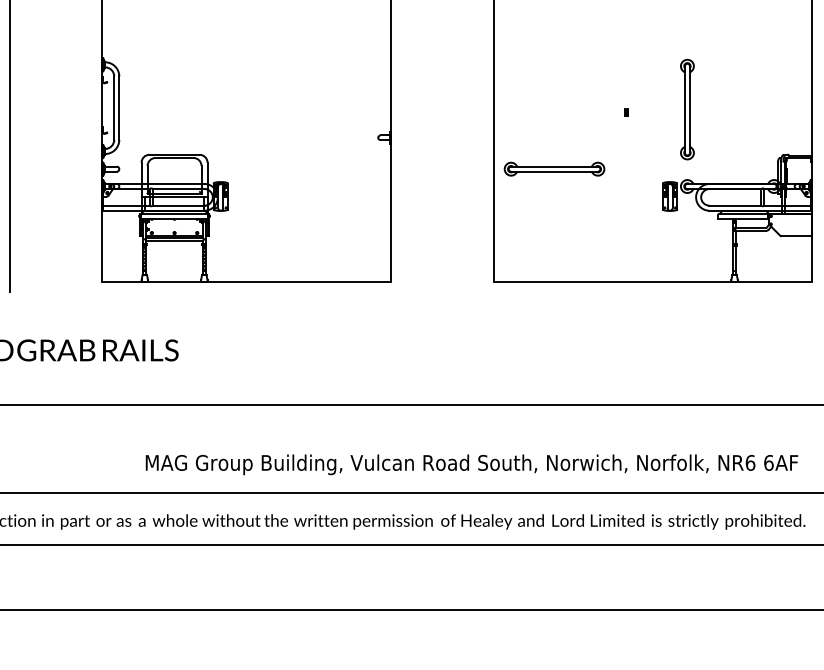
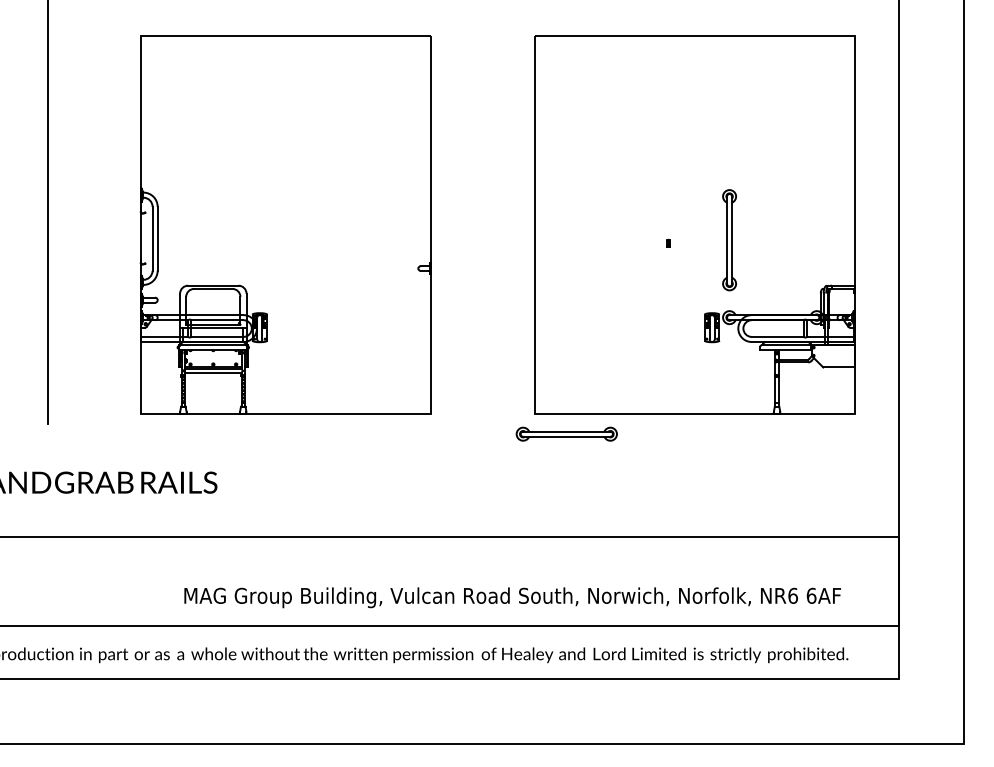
part: (554, 168) -> (566, 433), moved

